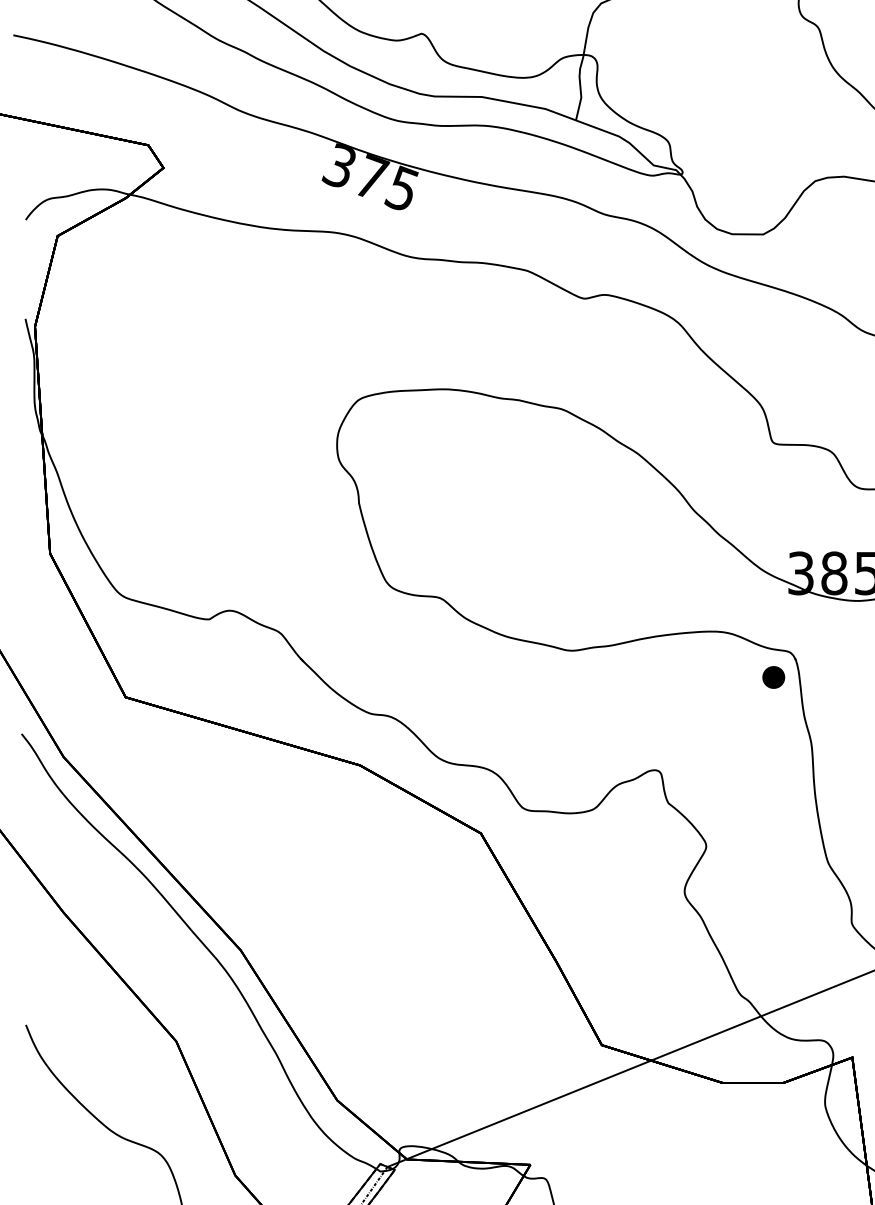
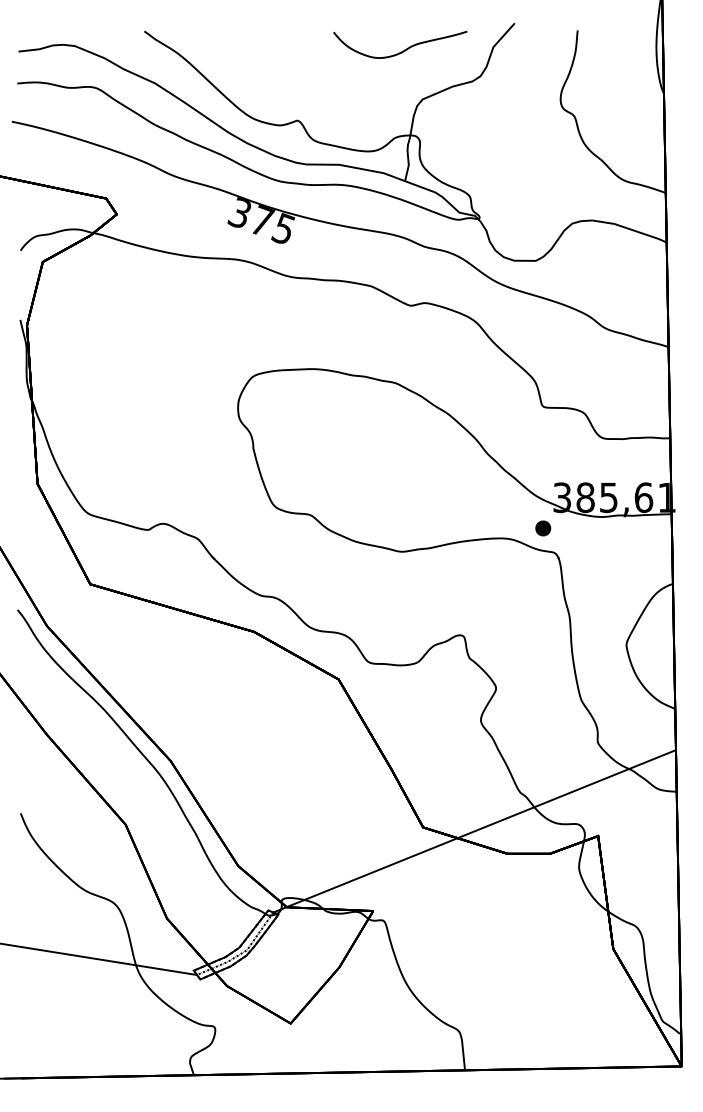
part: (774, 677) -> (543, 528), moved

